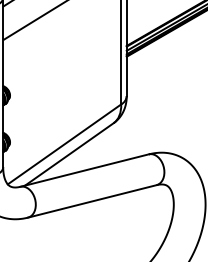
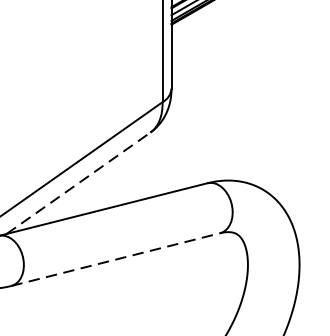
line: (69, 154) -> (78, 183), solid -> dashed
line: (92, 201) -> (115, 259), solid -> dashed

